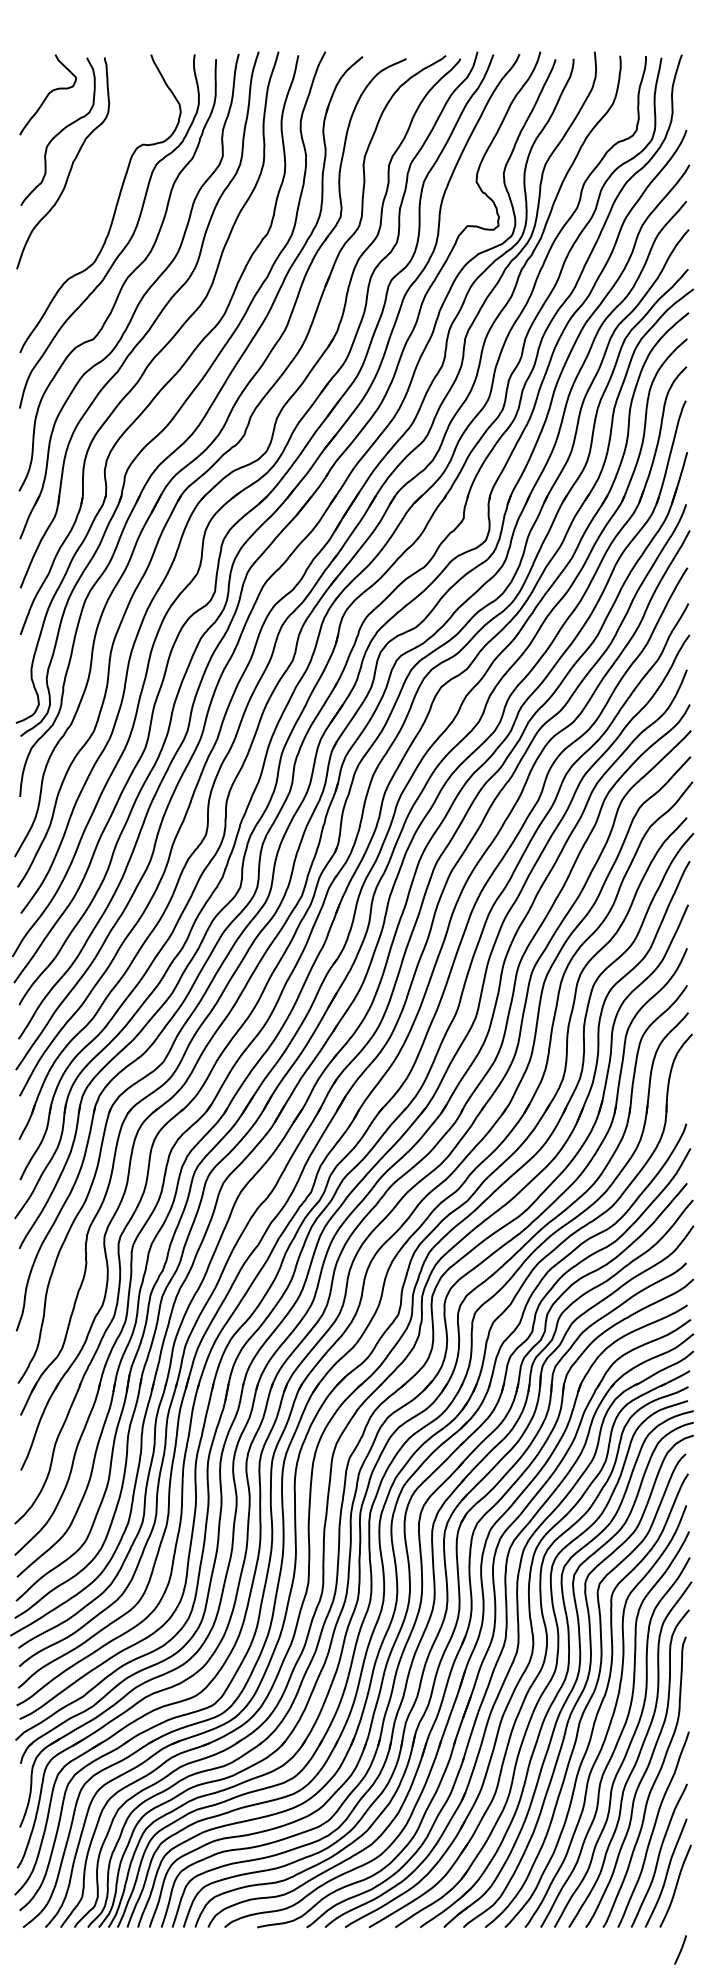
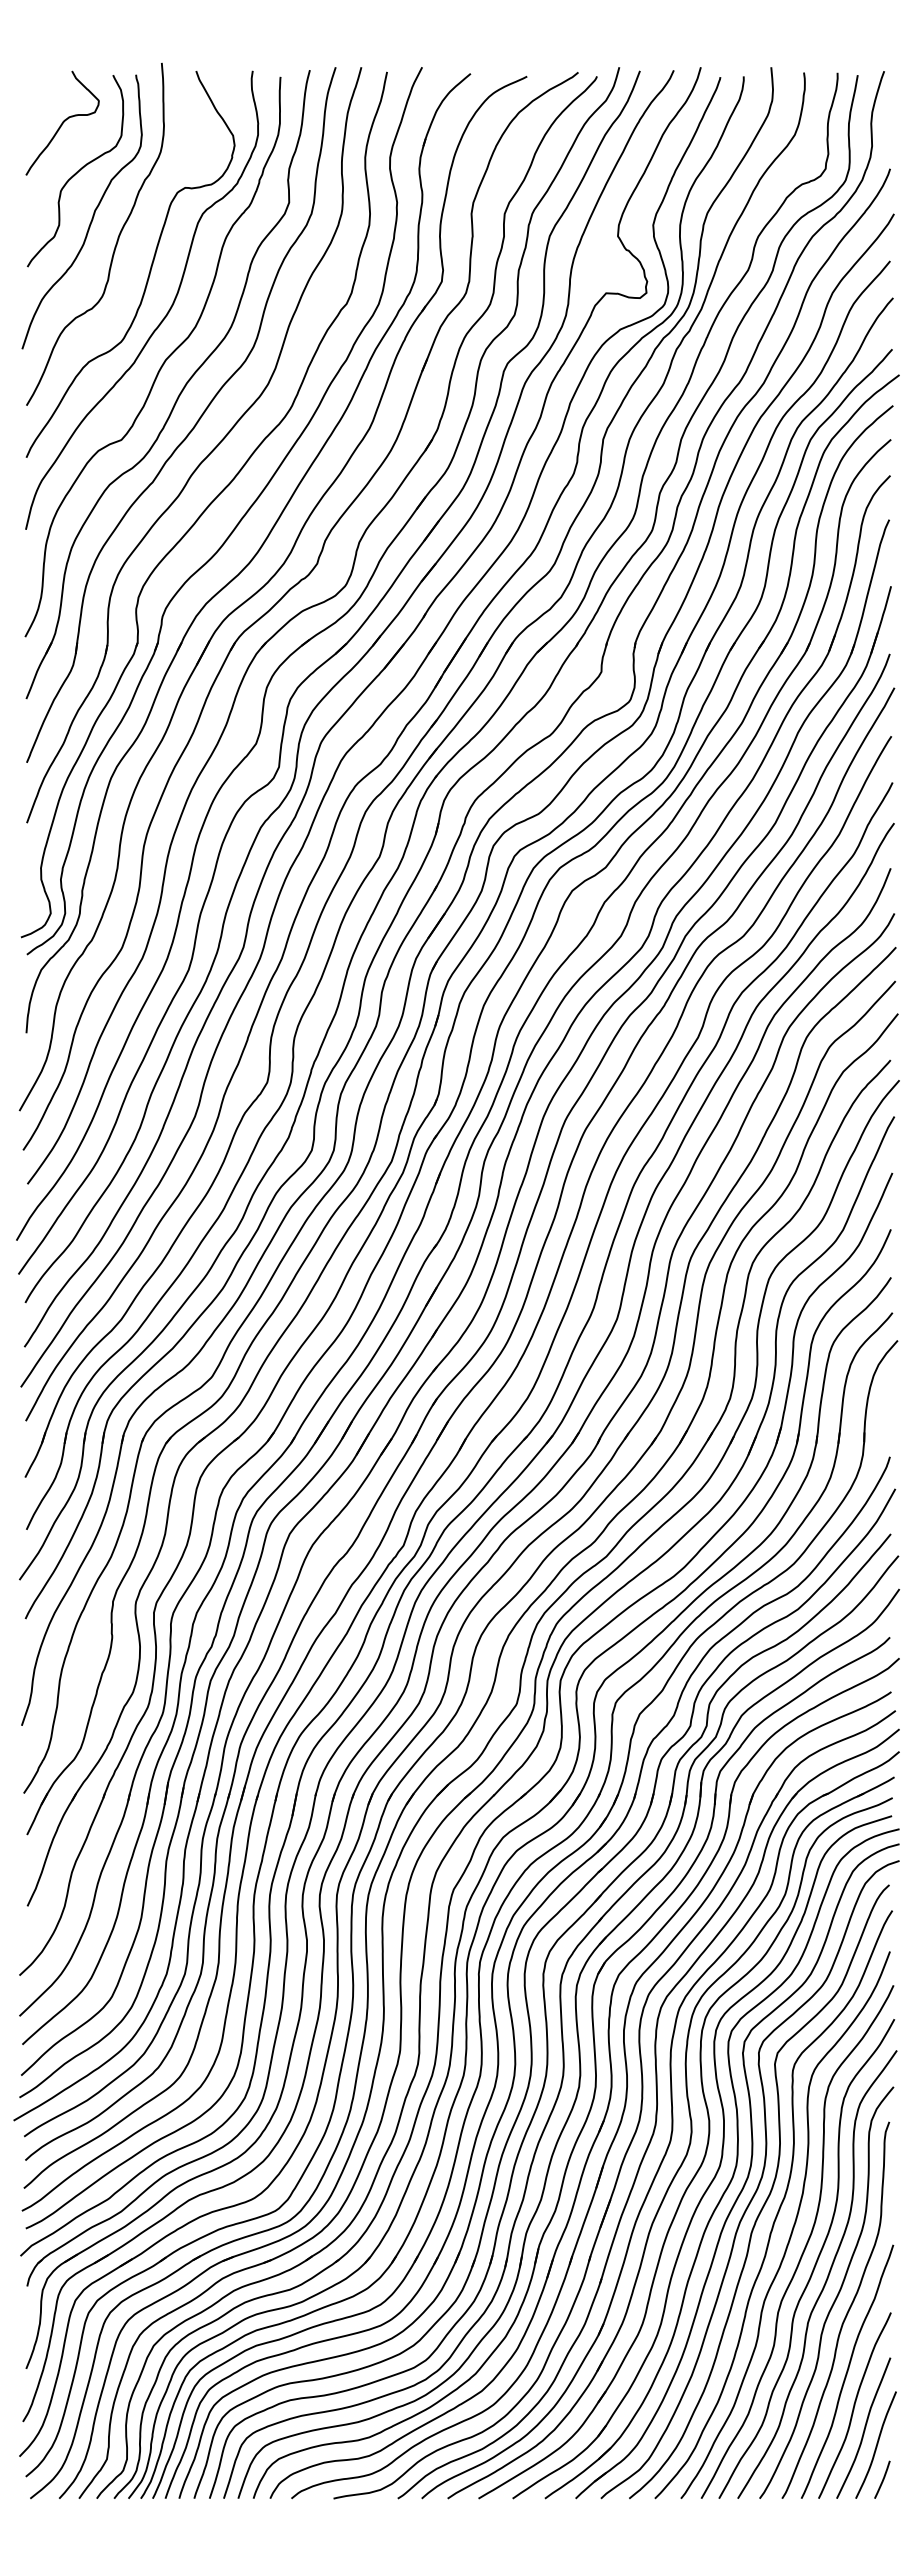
curve: (89, 185) -> (116, 240), added
line: (680, 1949) -> (882, 2479), moved

